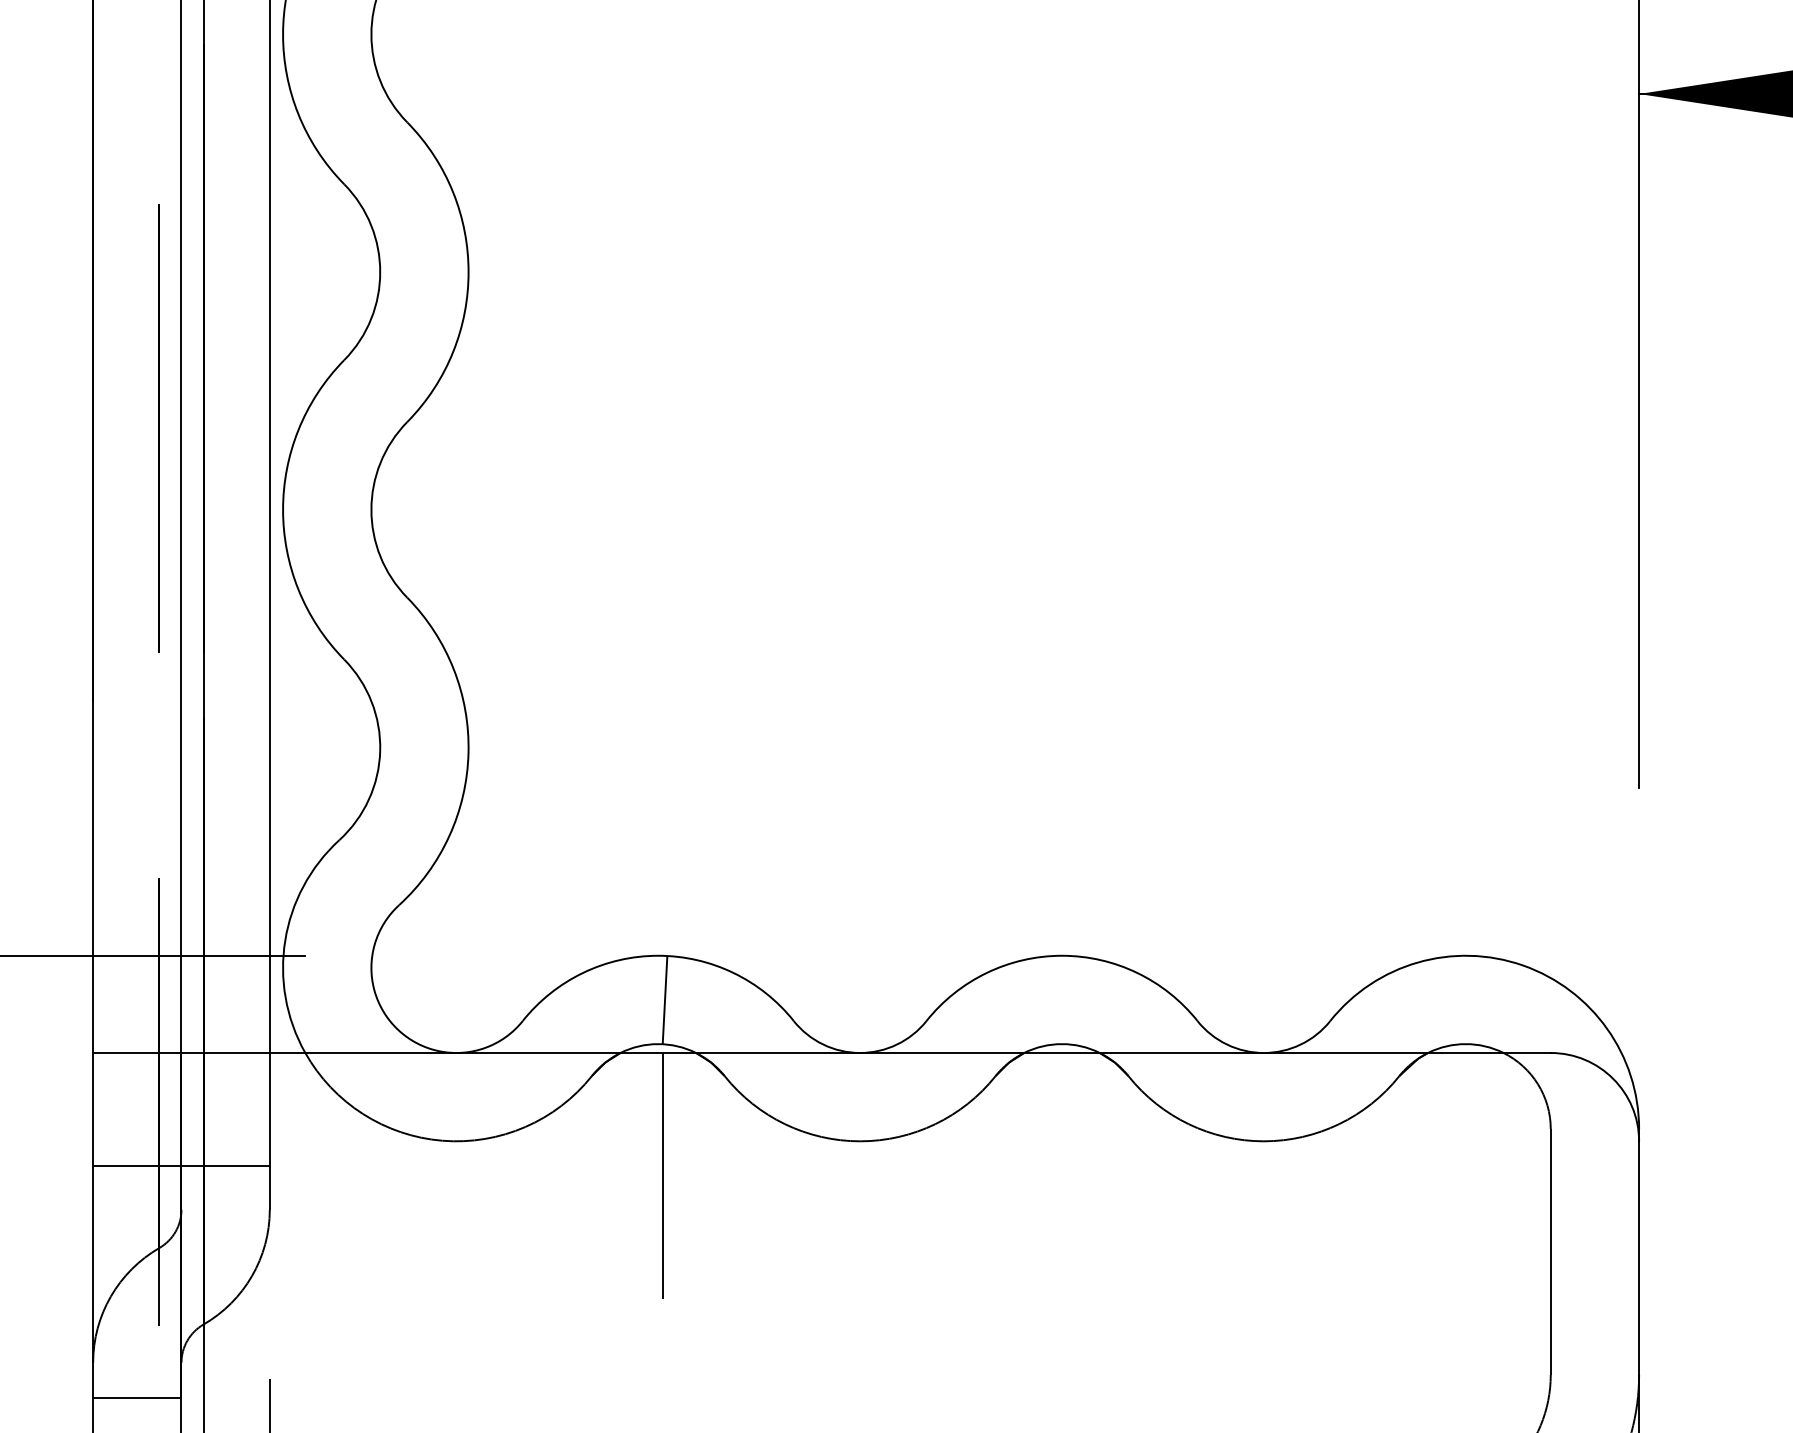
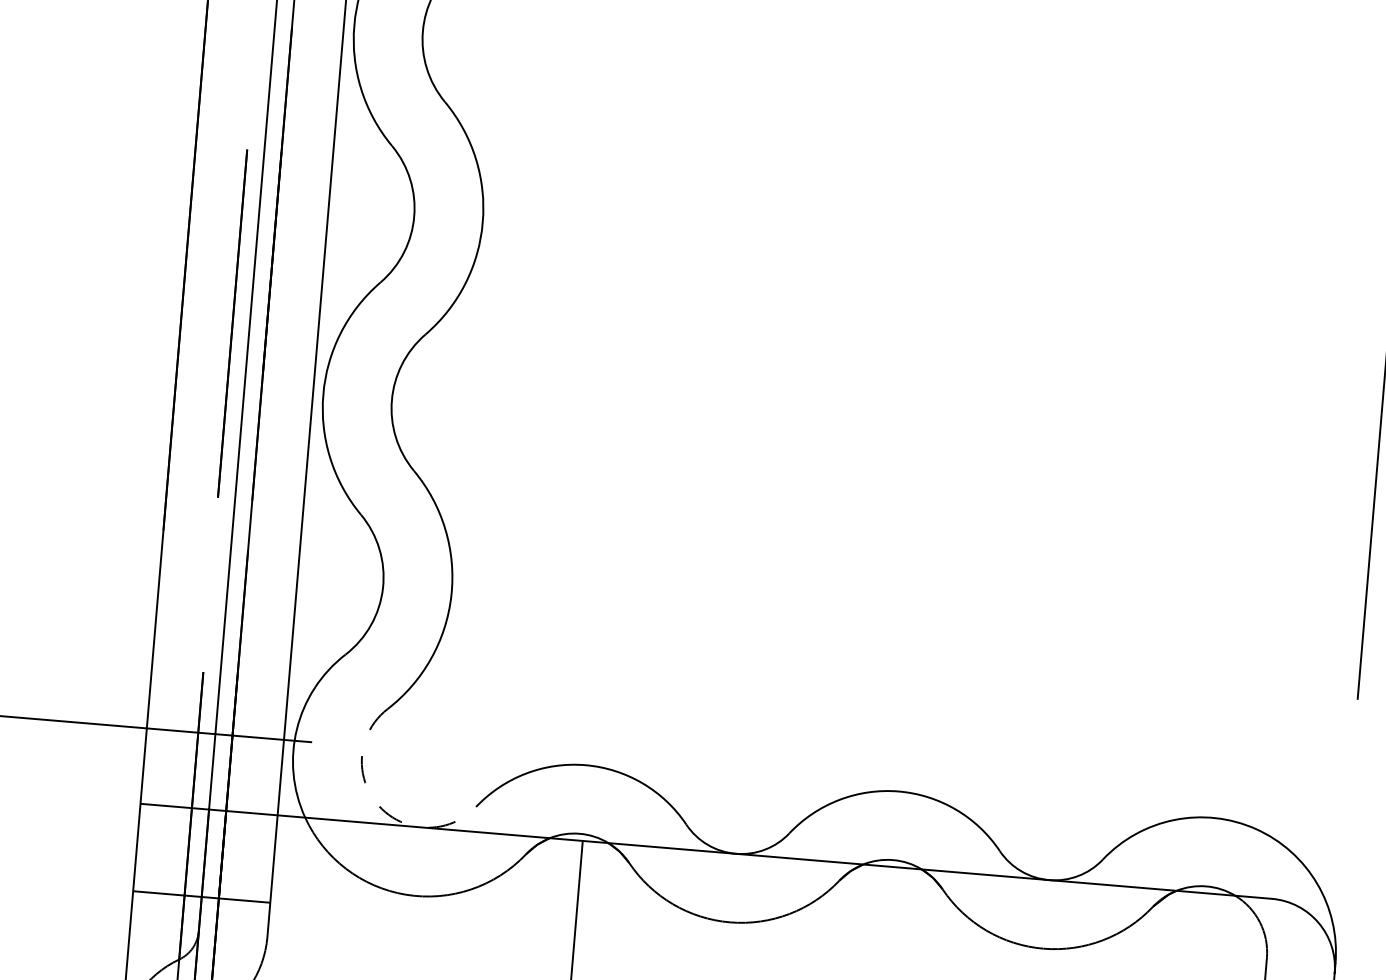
line: (664, 1000) -> (587, 800), removed
arc: (398, 1030) -> (378, 806), solid -> dashed

